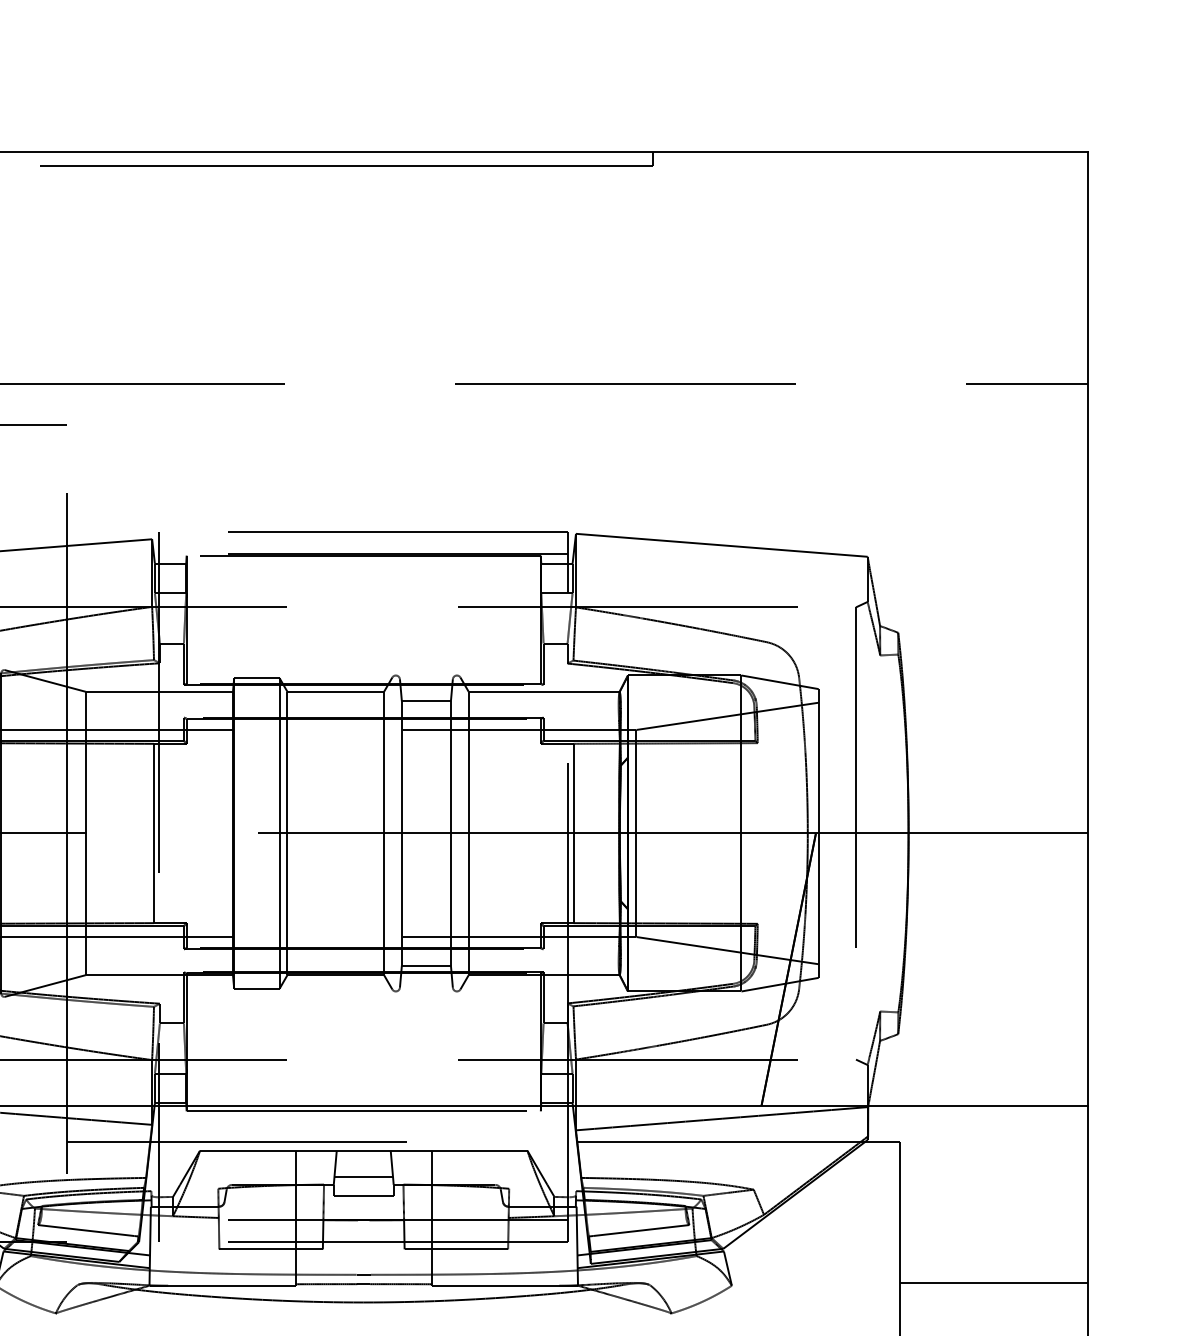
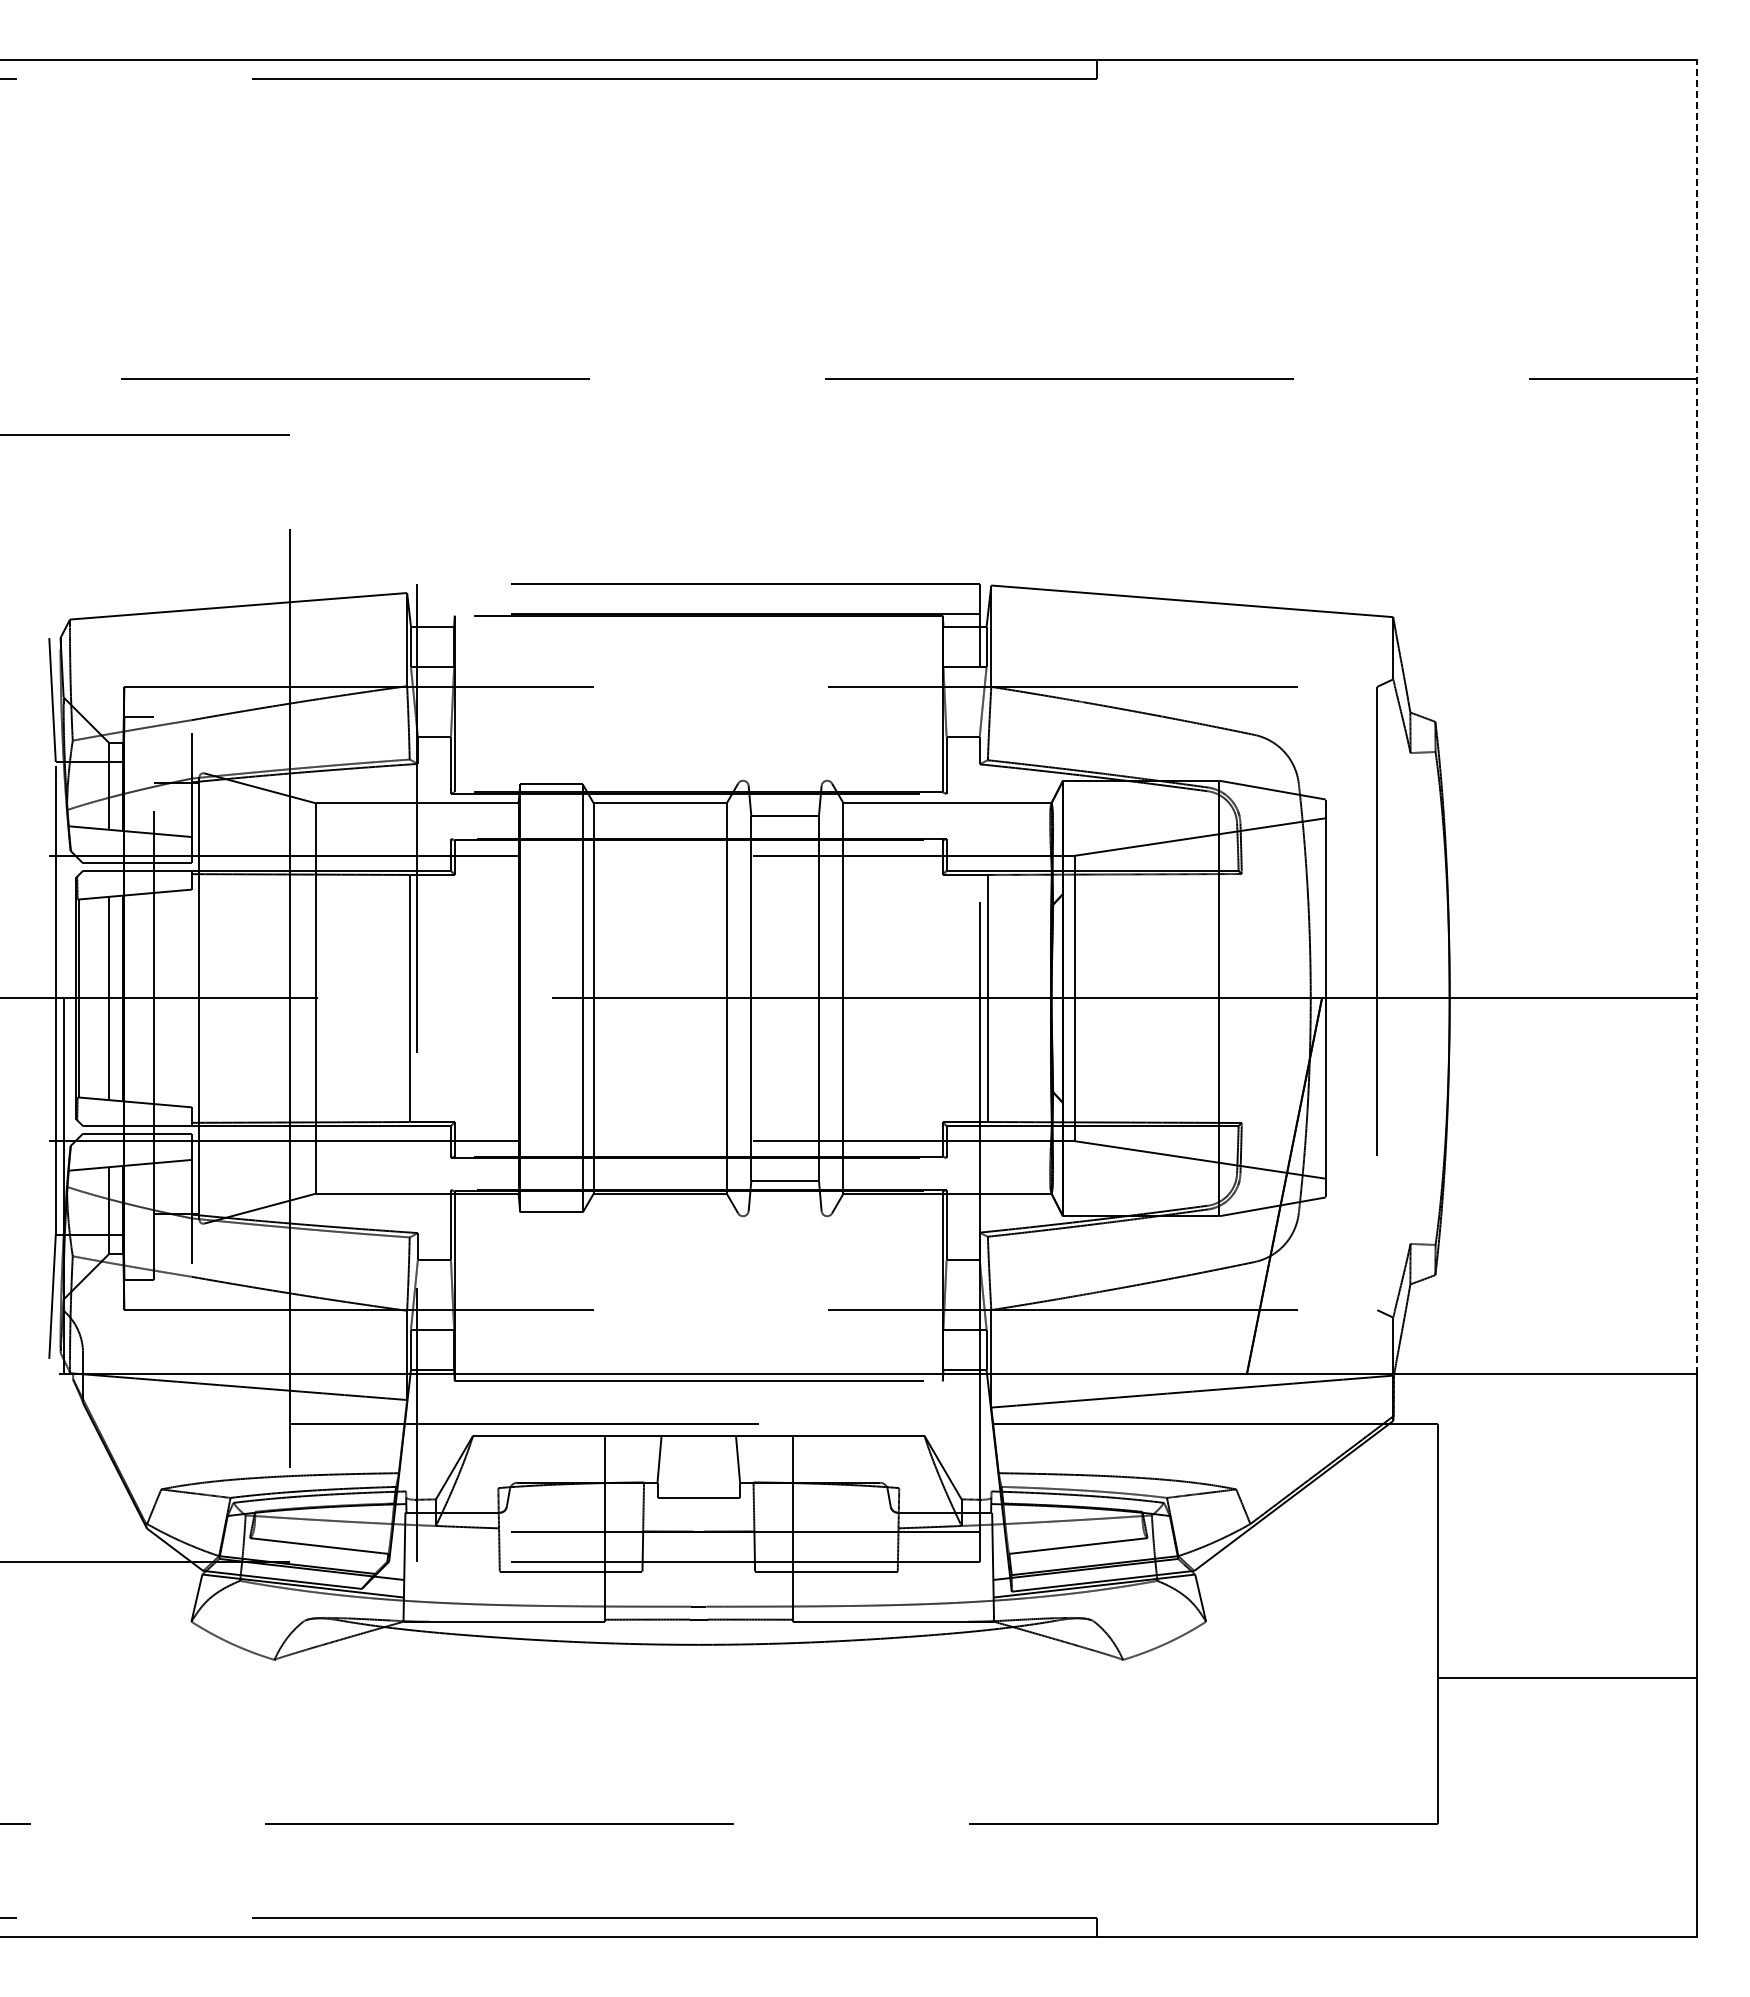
line: (1088, 628) -> (1697, 716), solid -> dashed
line: (363, 1176) -> (698, 1471), removed
line: (994, 1282) -> (1567, 1677), moved

